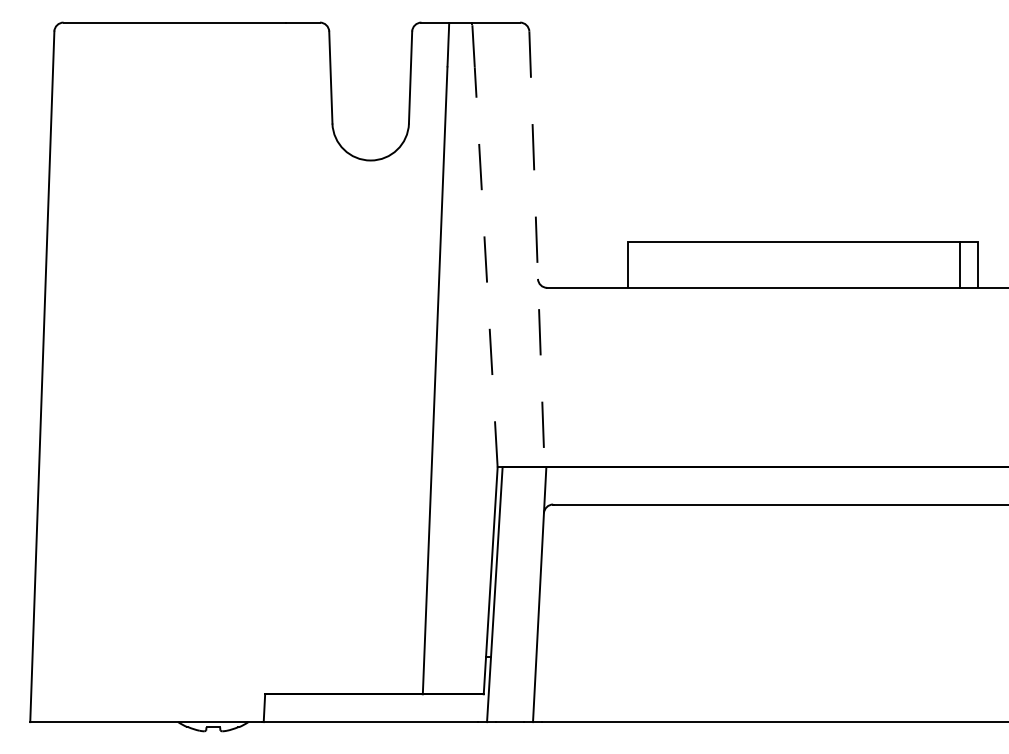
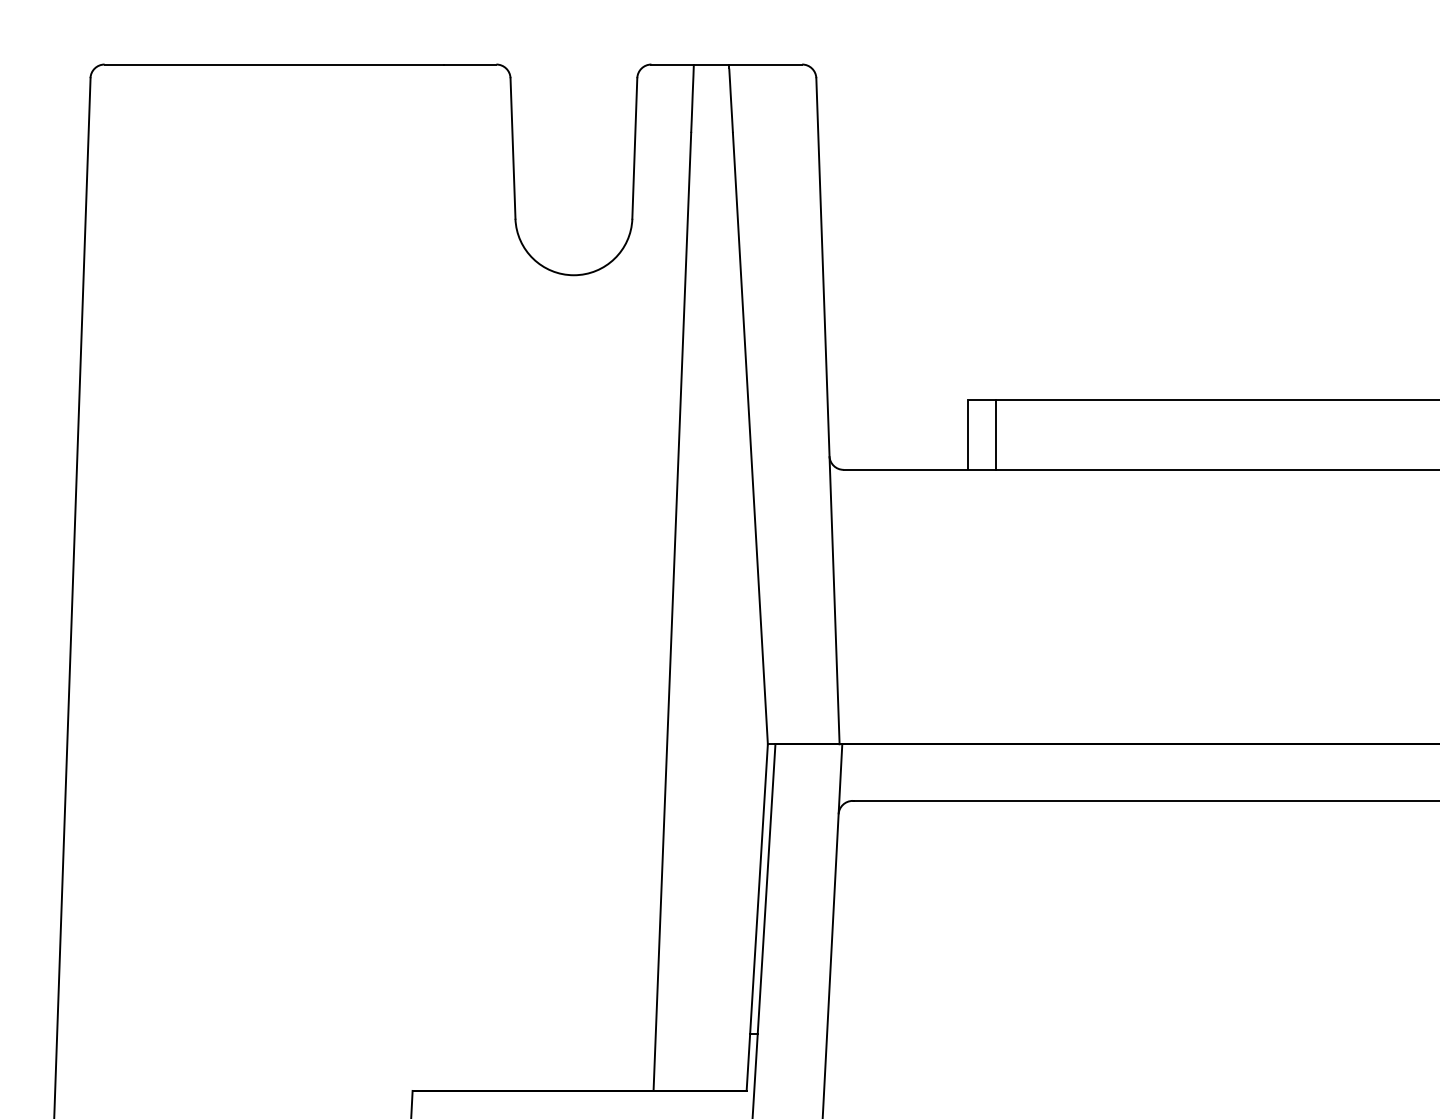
line: (536, 250) -> (827, 412), dashed -> solid
line: (646, 264) -> (995, 434), added
line: (486, 266) -> (750, 437), dashed -> solid

